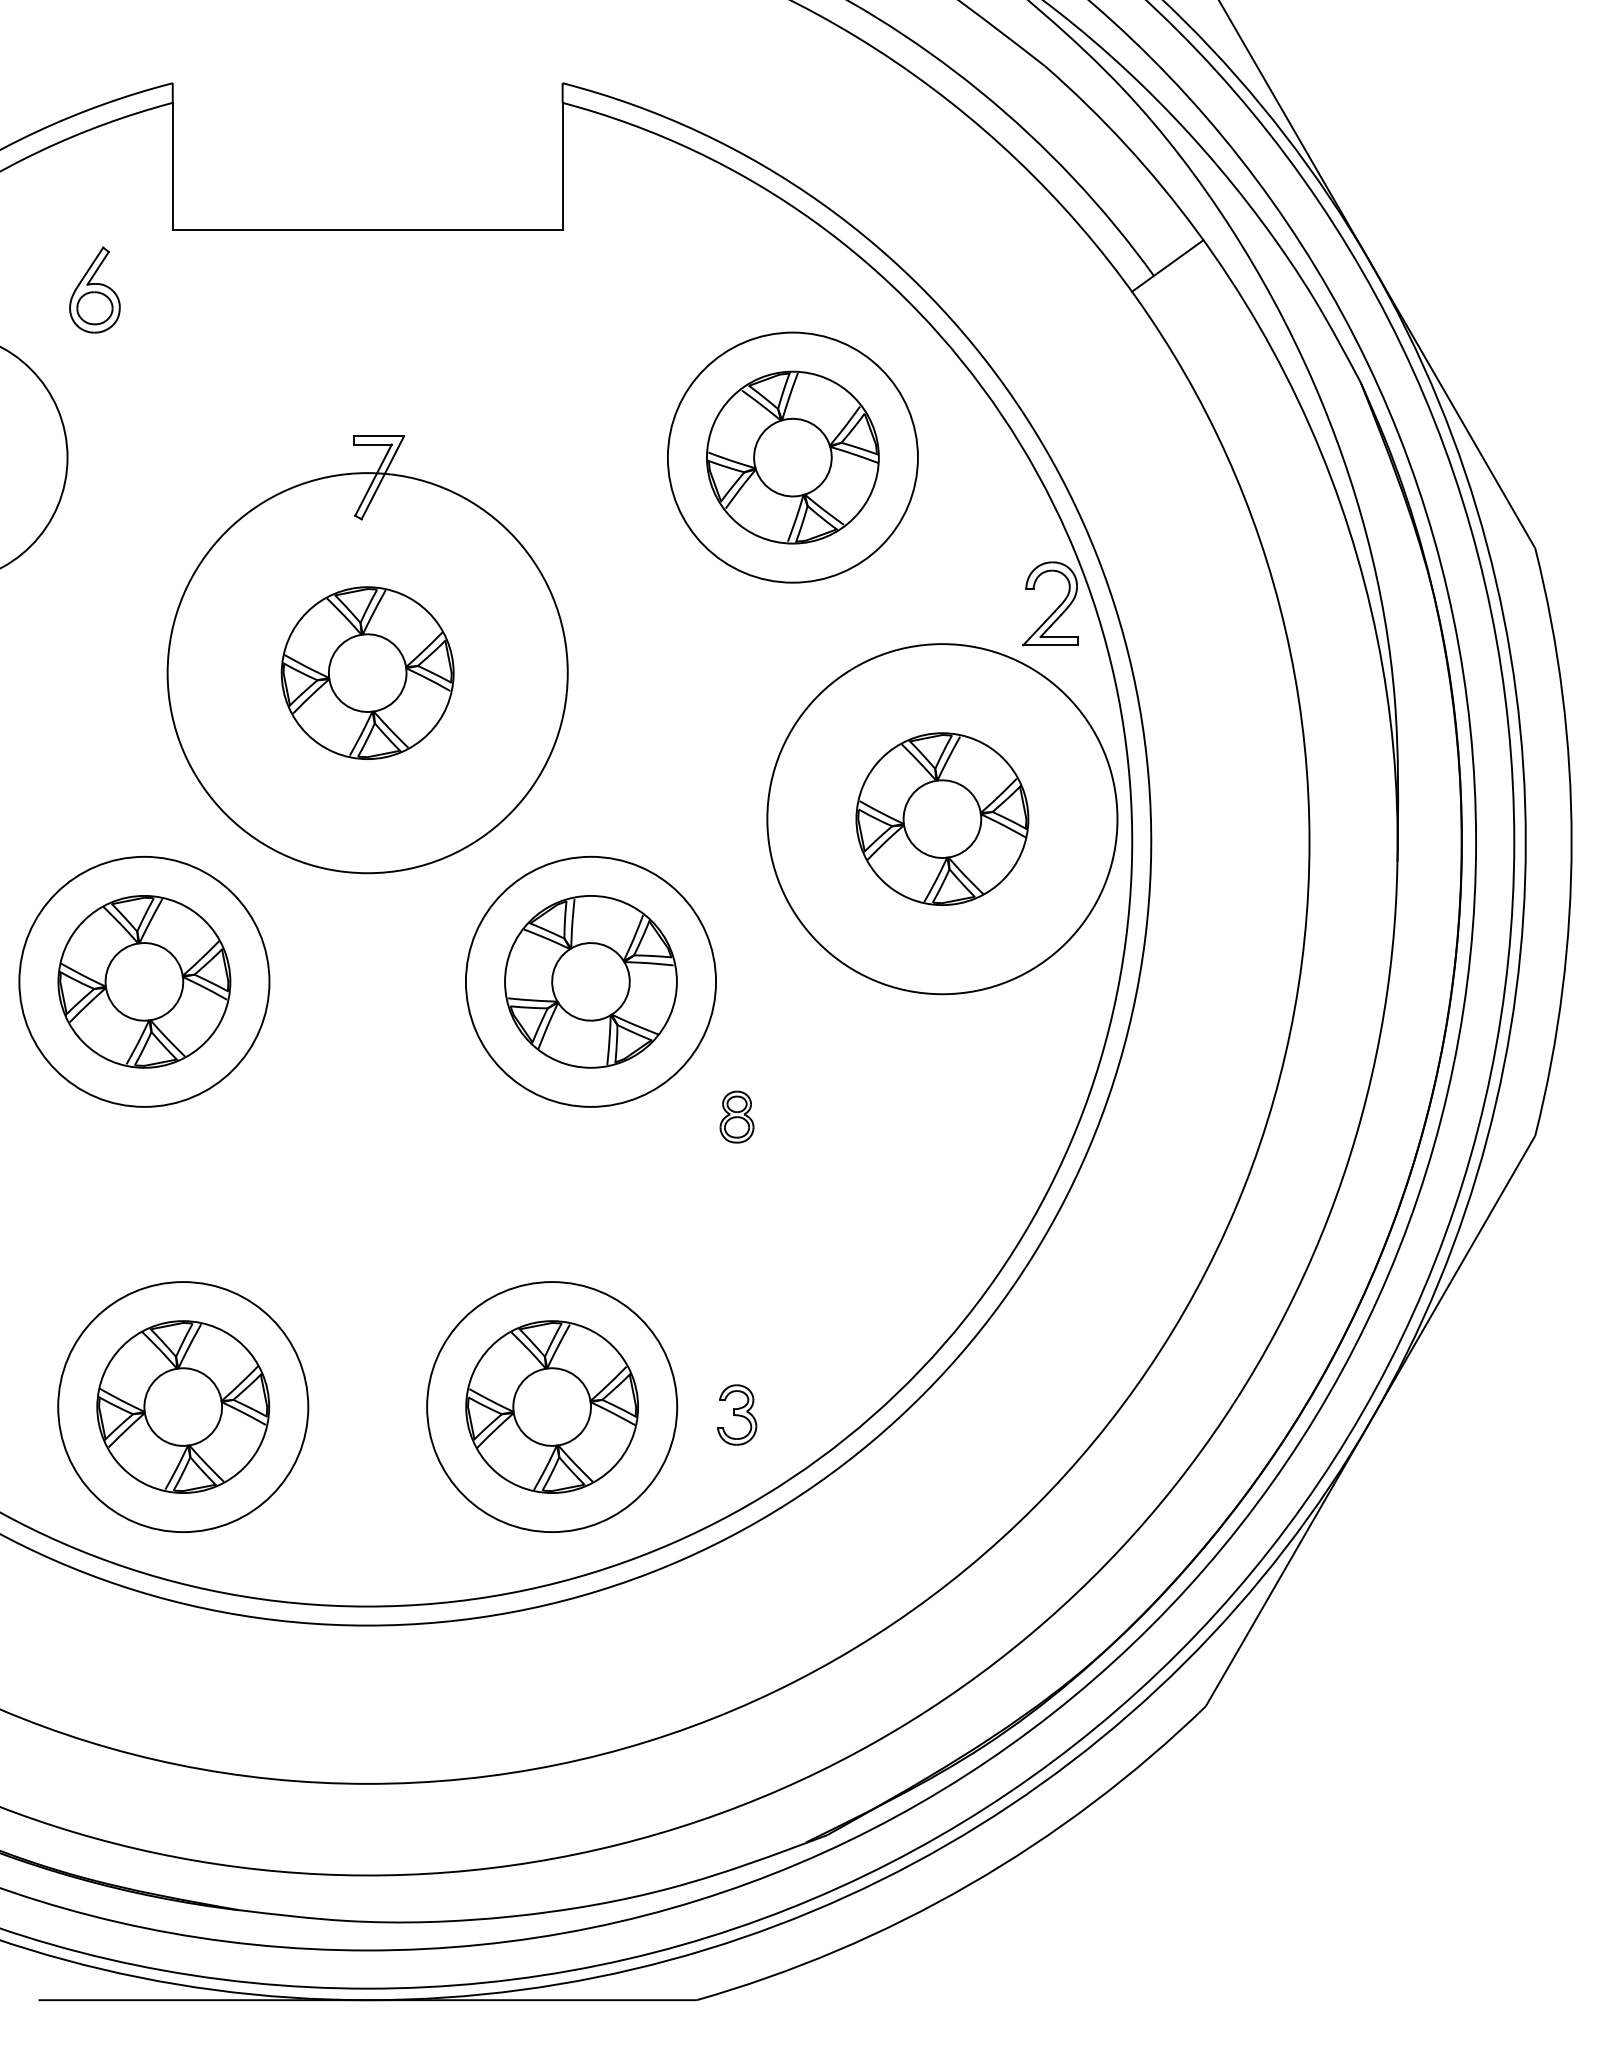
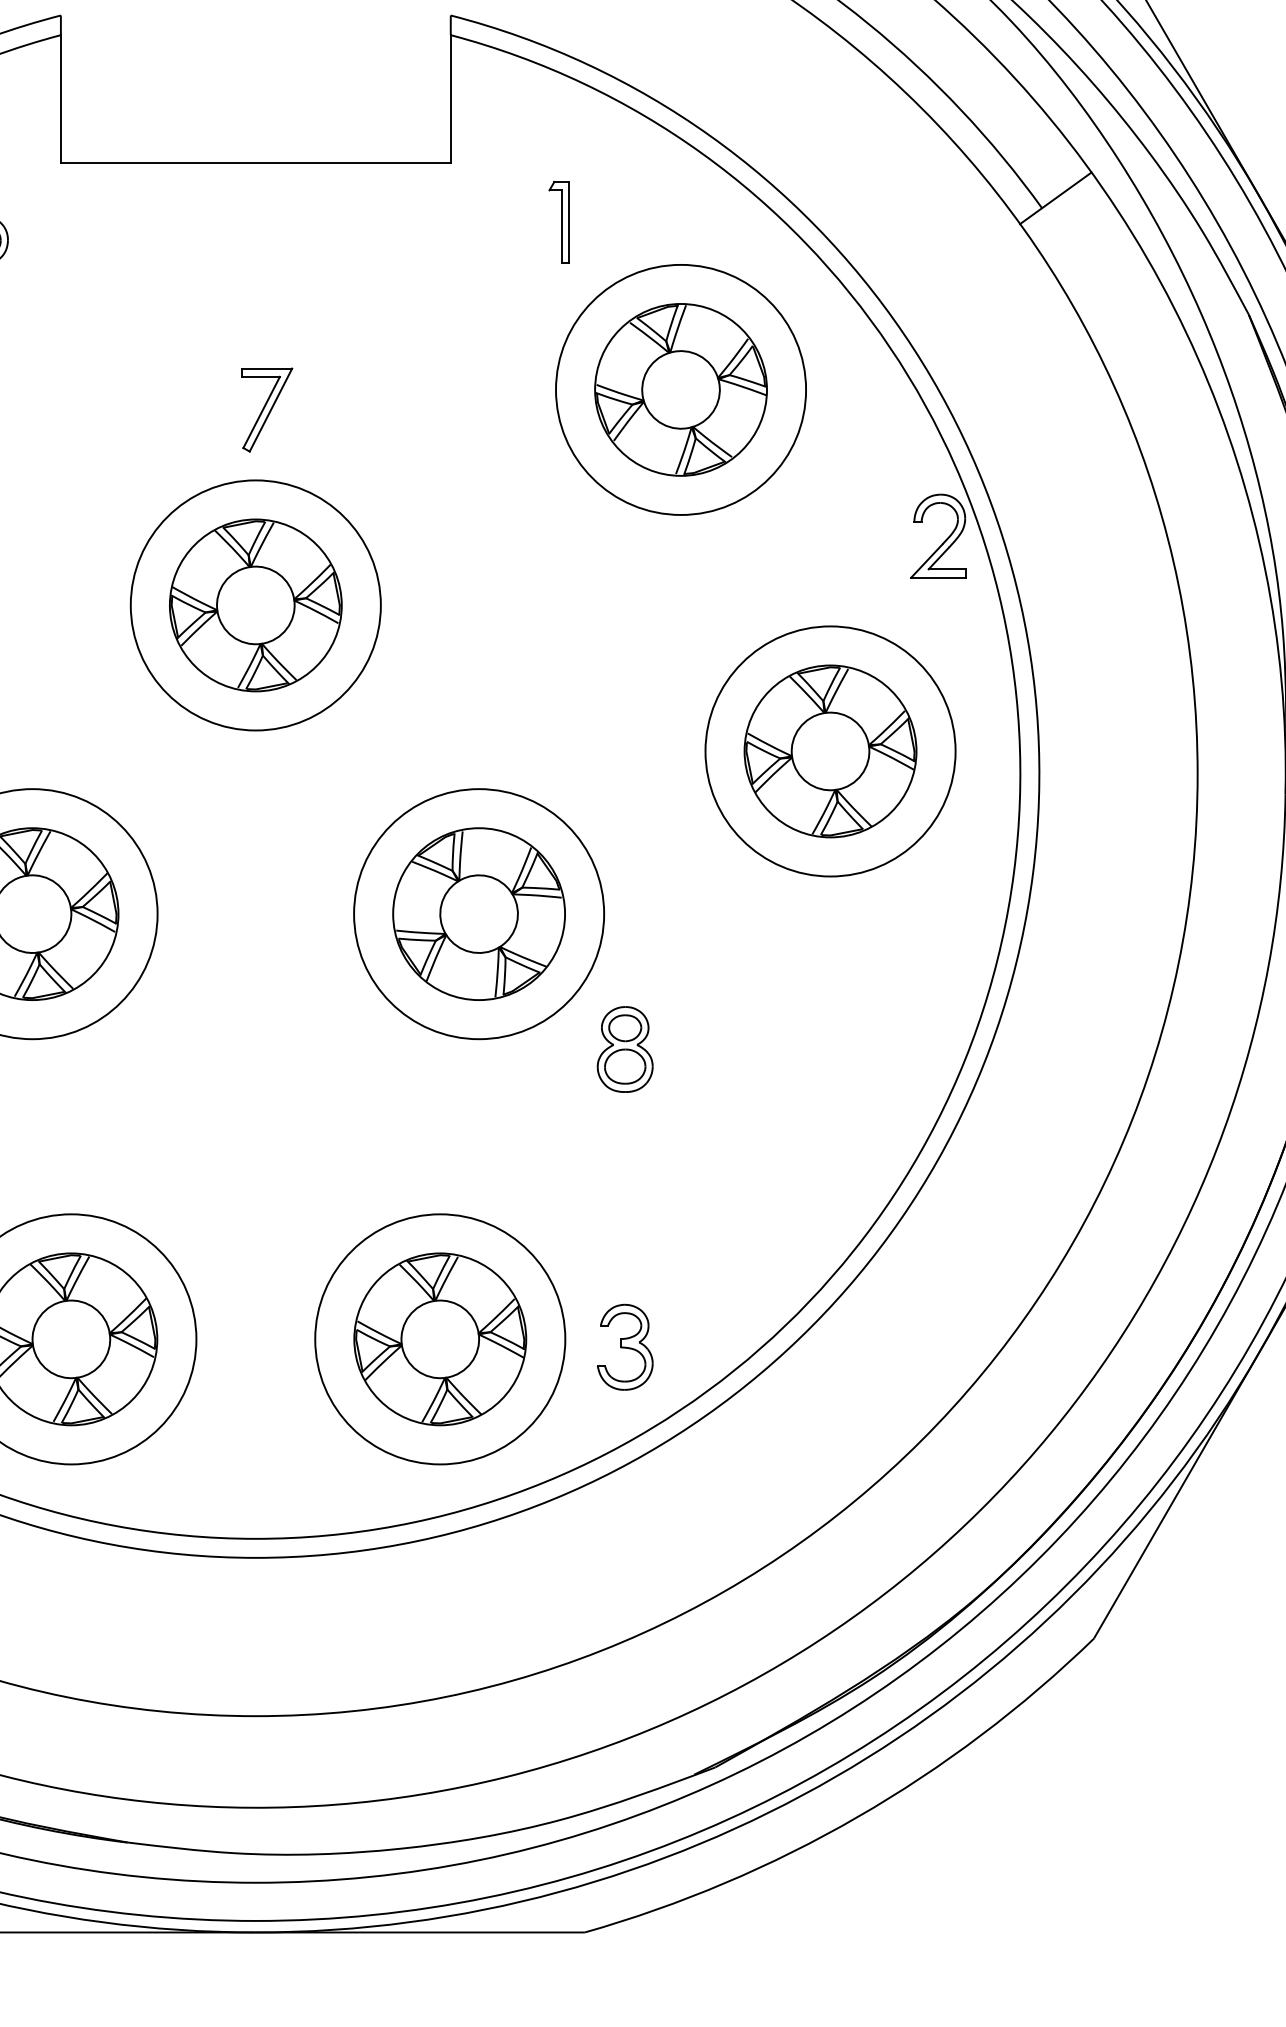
part: (670, 289) -> (558, 221), added
circle: (367, 673) -> (255, 605), size x0.62
circle: (942, 819) -> (830, 751), size x0.71
part: (736, 1116) -> (624, 1048), size x1.67
part: (736, 1414) -> (624, 1346), size x1.43

